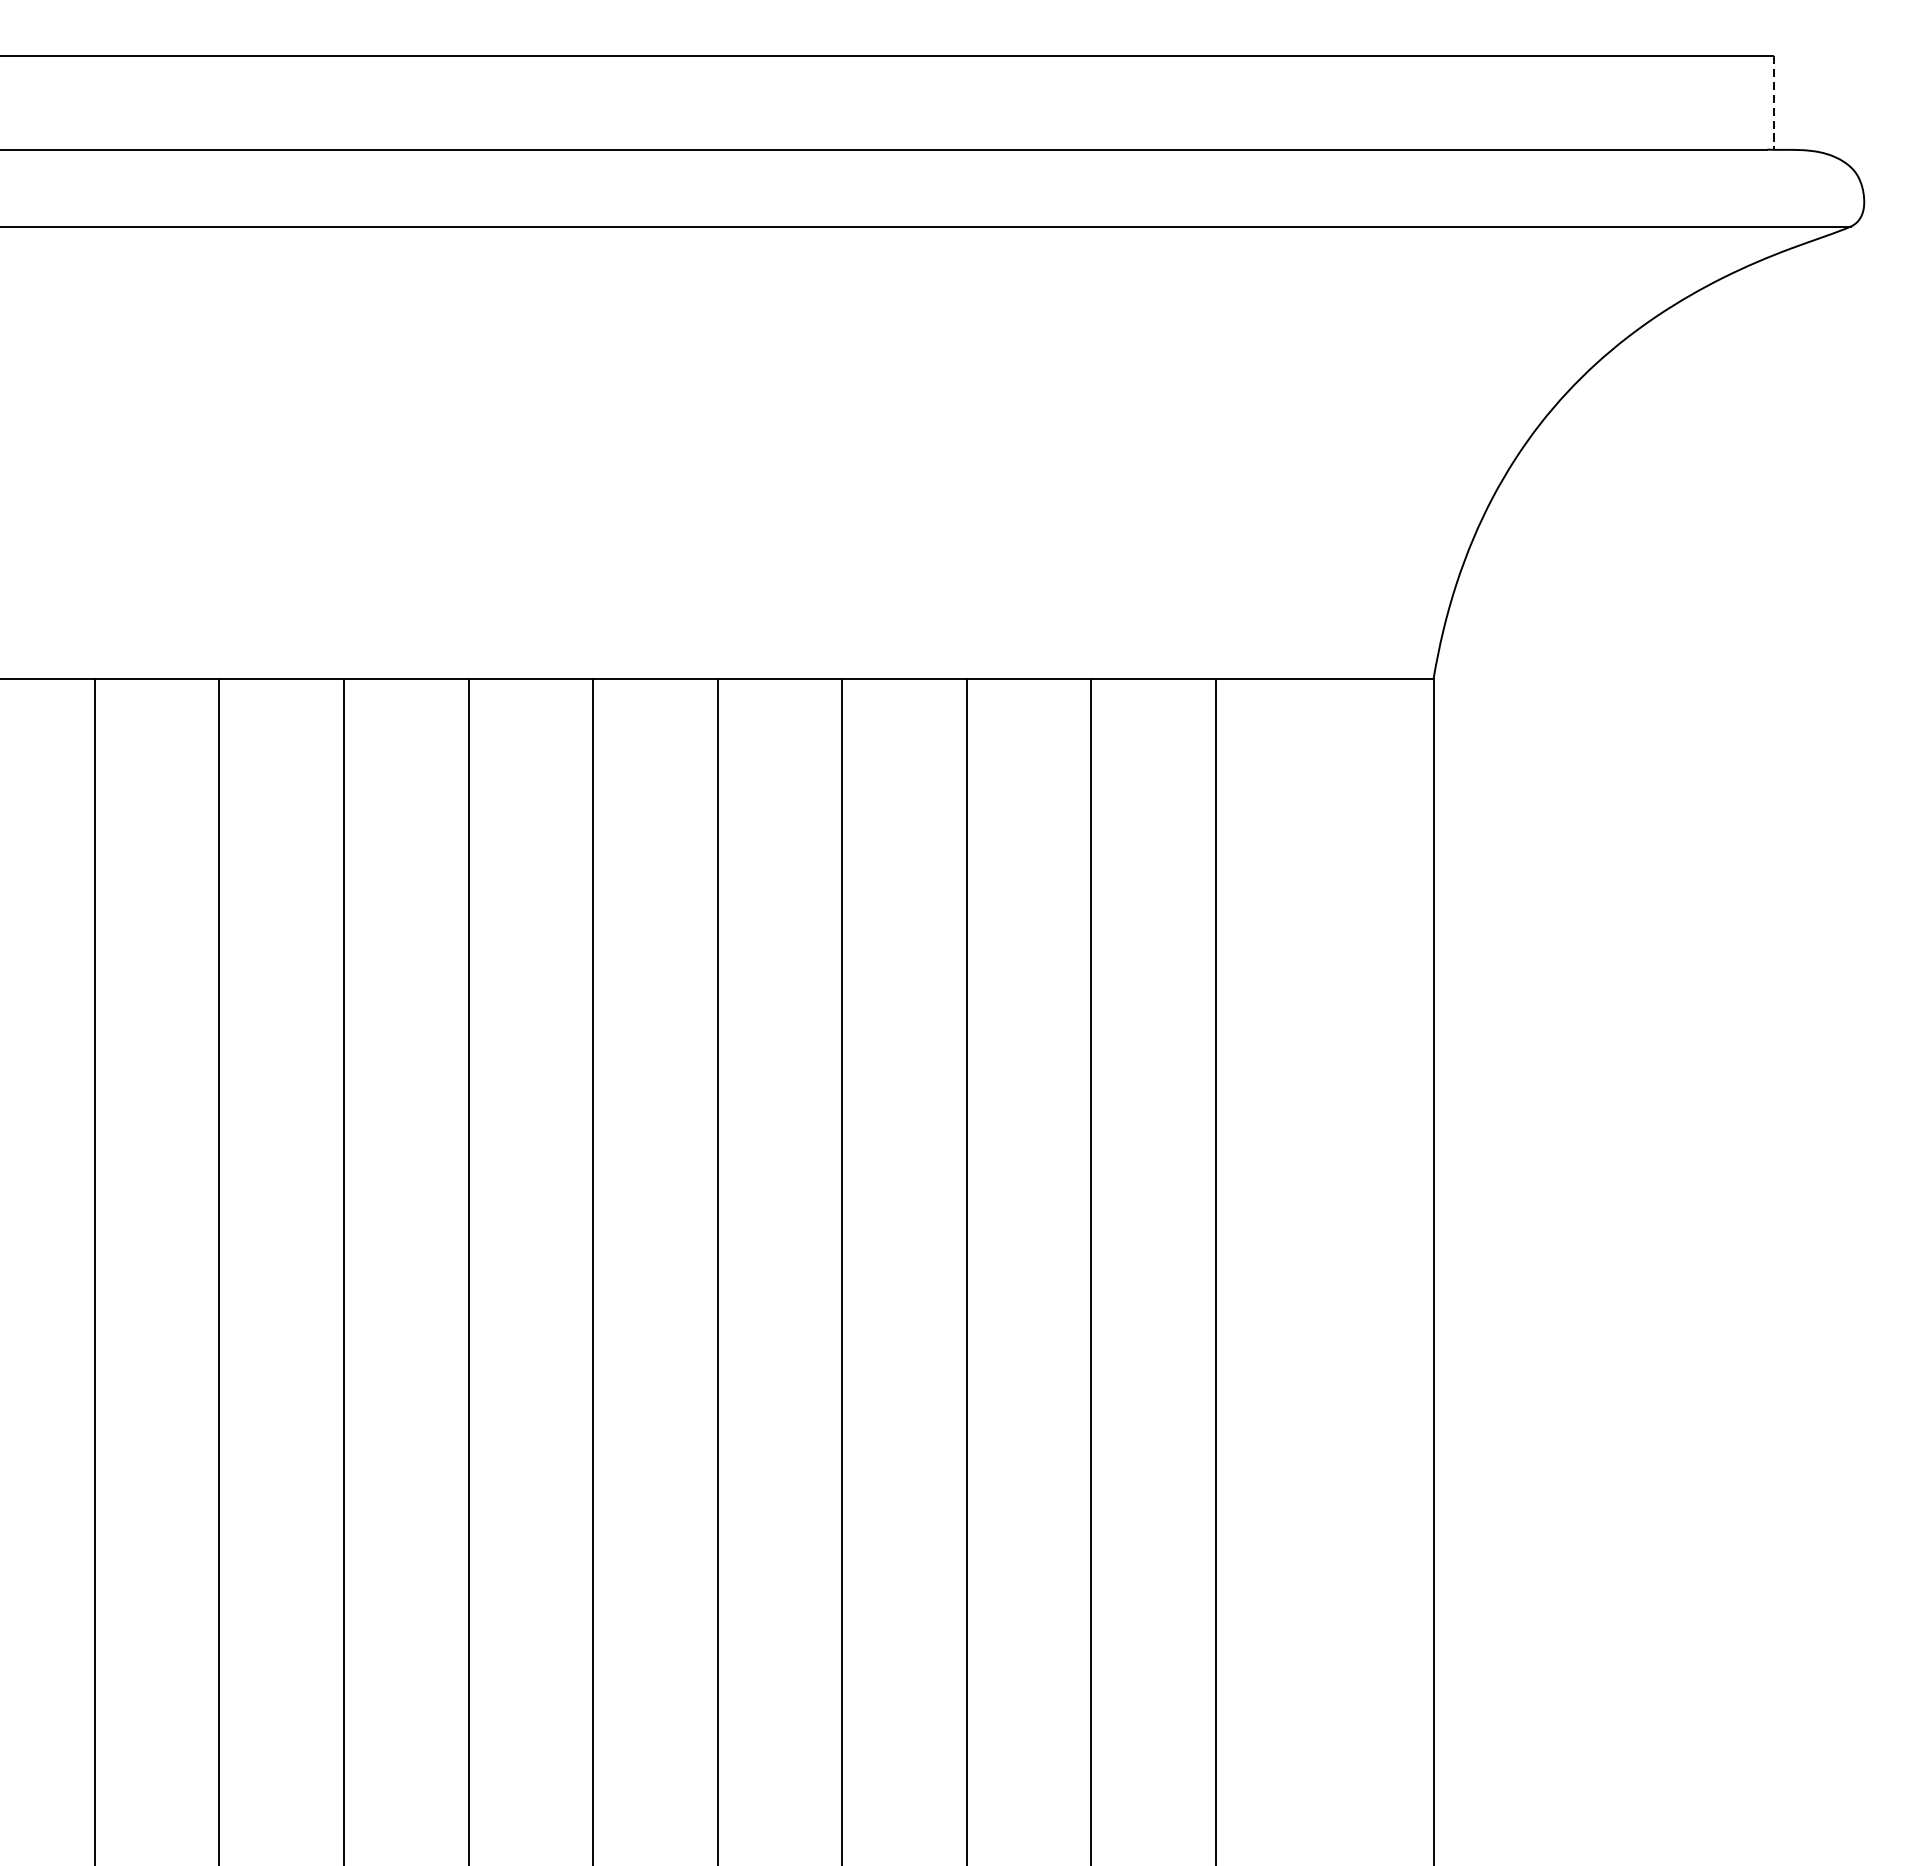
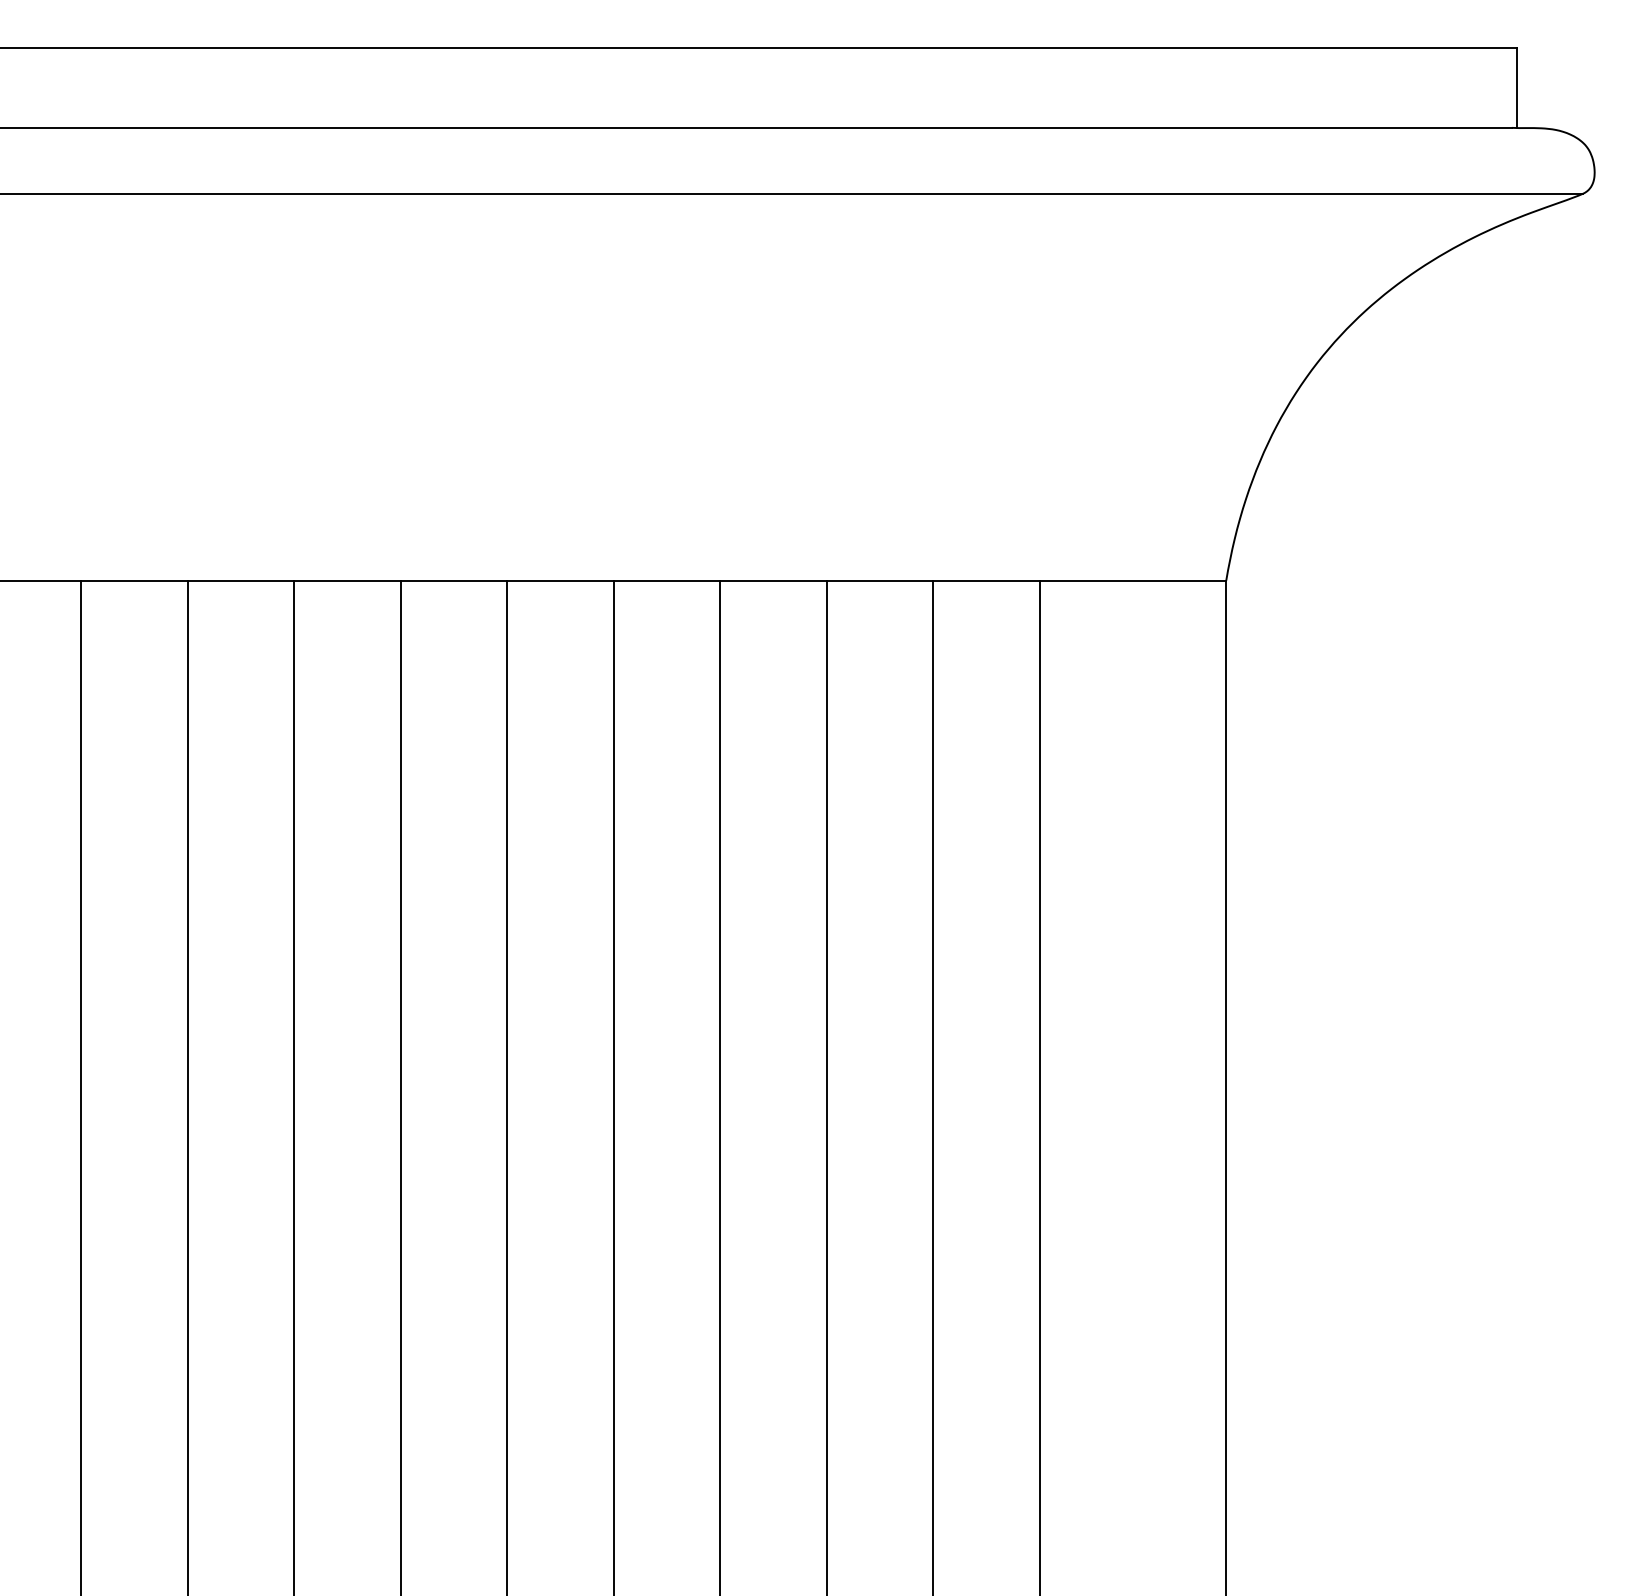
line: (1774, 102) -> (1517, 87), dashed -> solid

